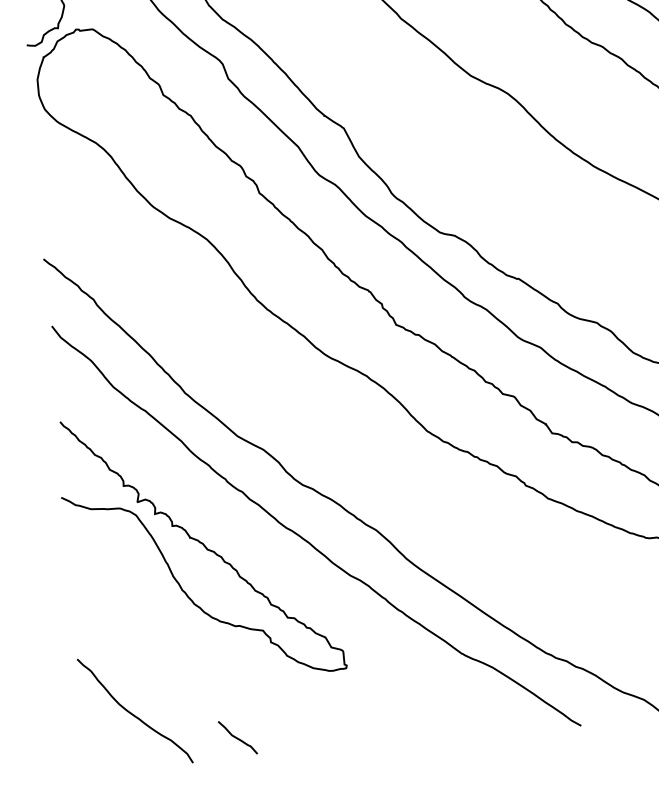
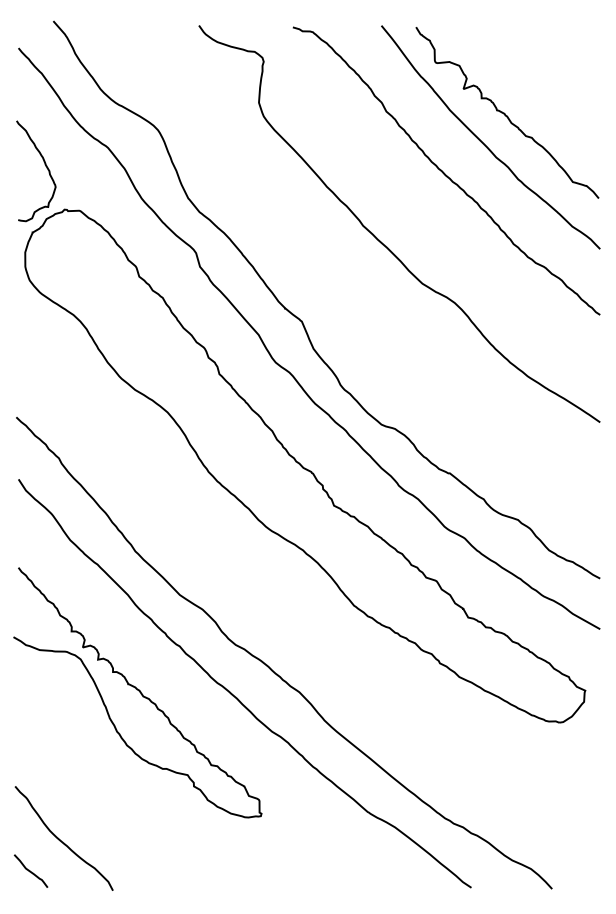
curve: (237, 737) -> (30, 870), moved

